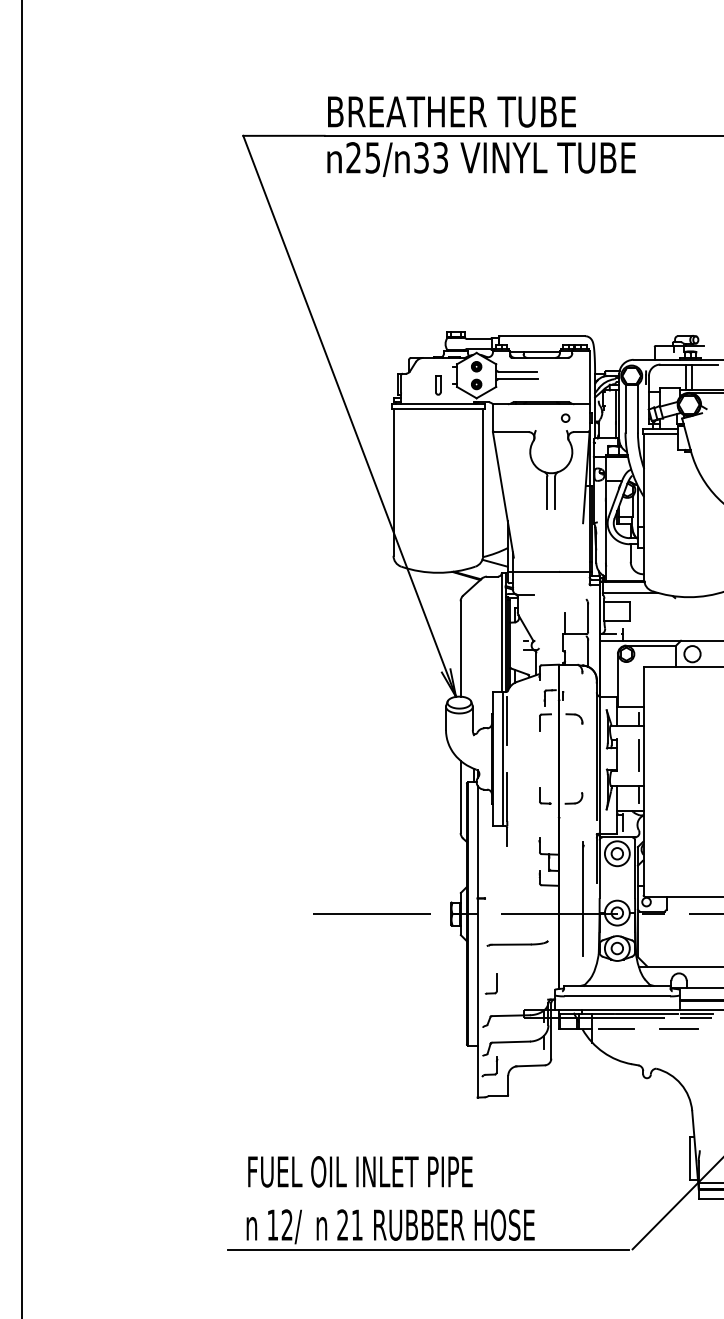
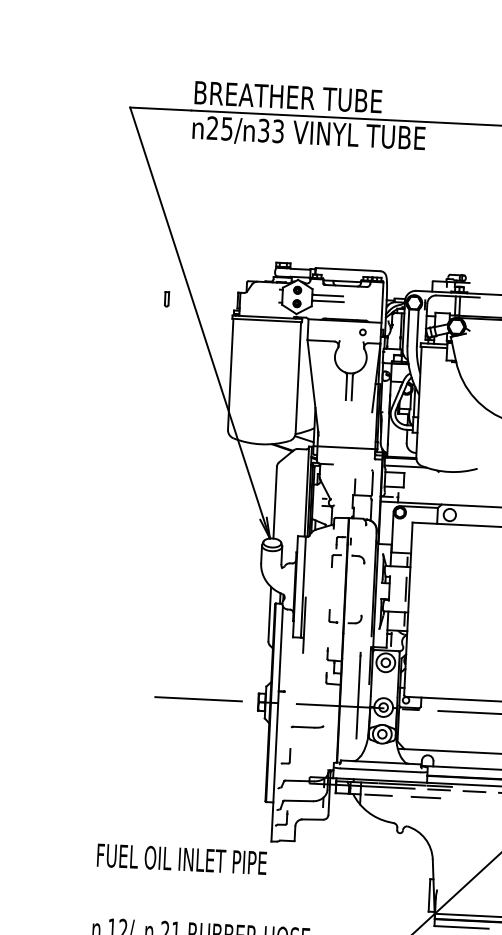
part: (438, 385) -> (167, 299), moved
line: (507, 721) -> (307, 559), removed
part: (517, 943) -> (307, 726), size x0.7
text: (360, 1171) -> (182, 859), moved

